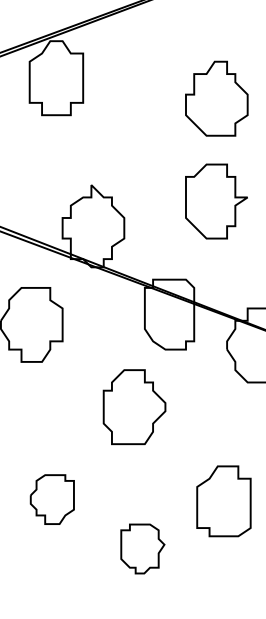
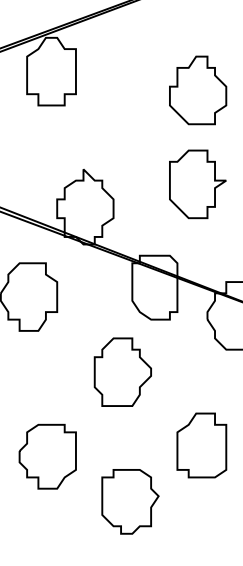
part: (52, 499) -> (47, 456), size x1.43
part: (223, 501) -> (201, 445), moved
part: (142, 548) -> (130, 501), size x1.43

